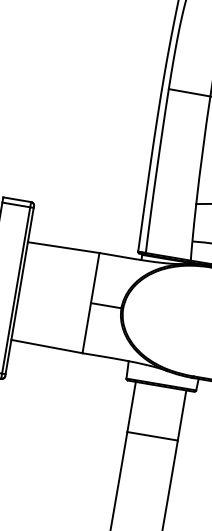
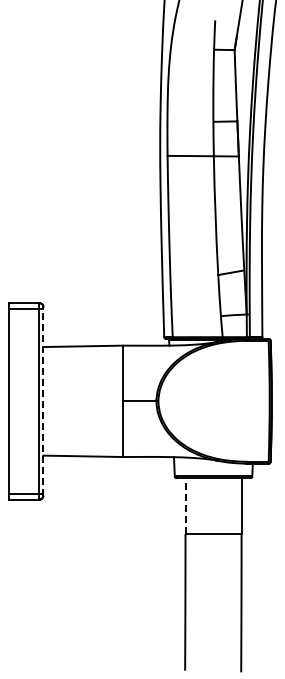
line: (19, 290) -> (43, 400), solid -> dashed
line: (131, 407) -> (185, 506), solid -> dashed

